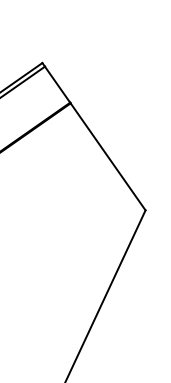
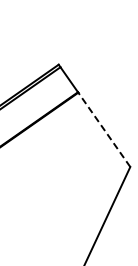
line: (108, 156) -> (104, 129), solid -> dashed

